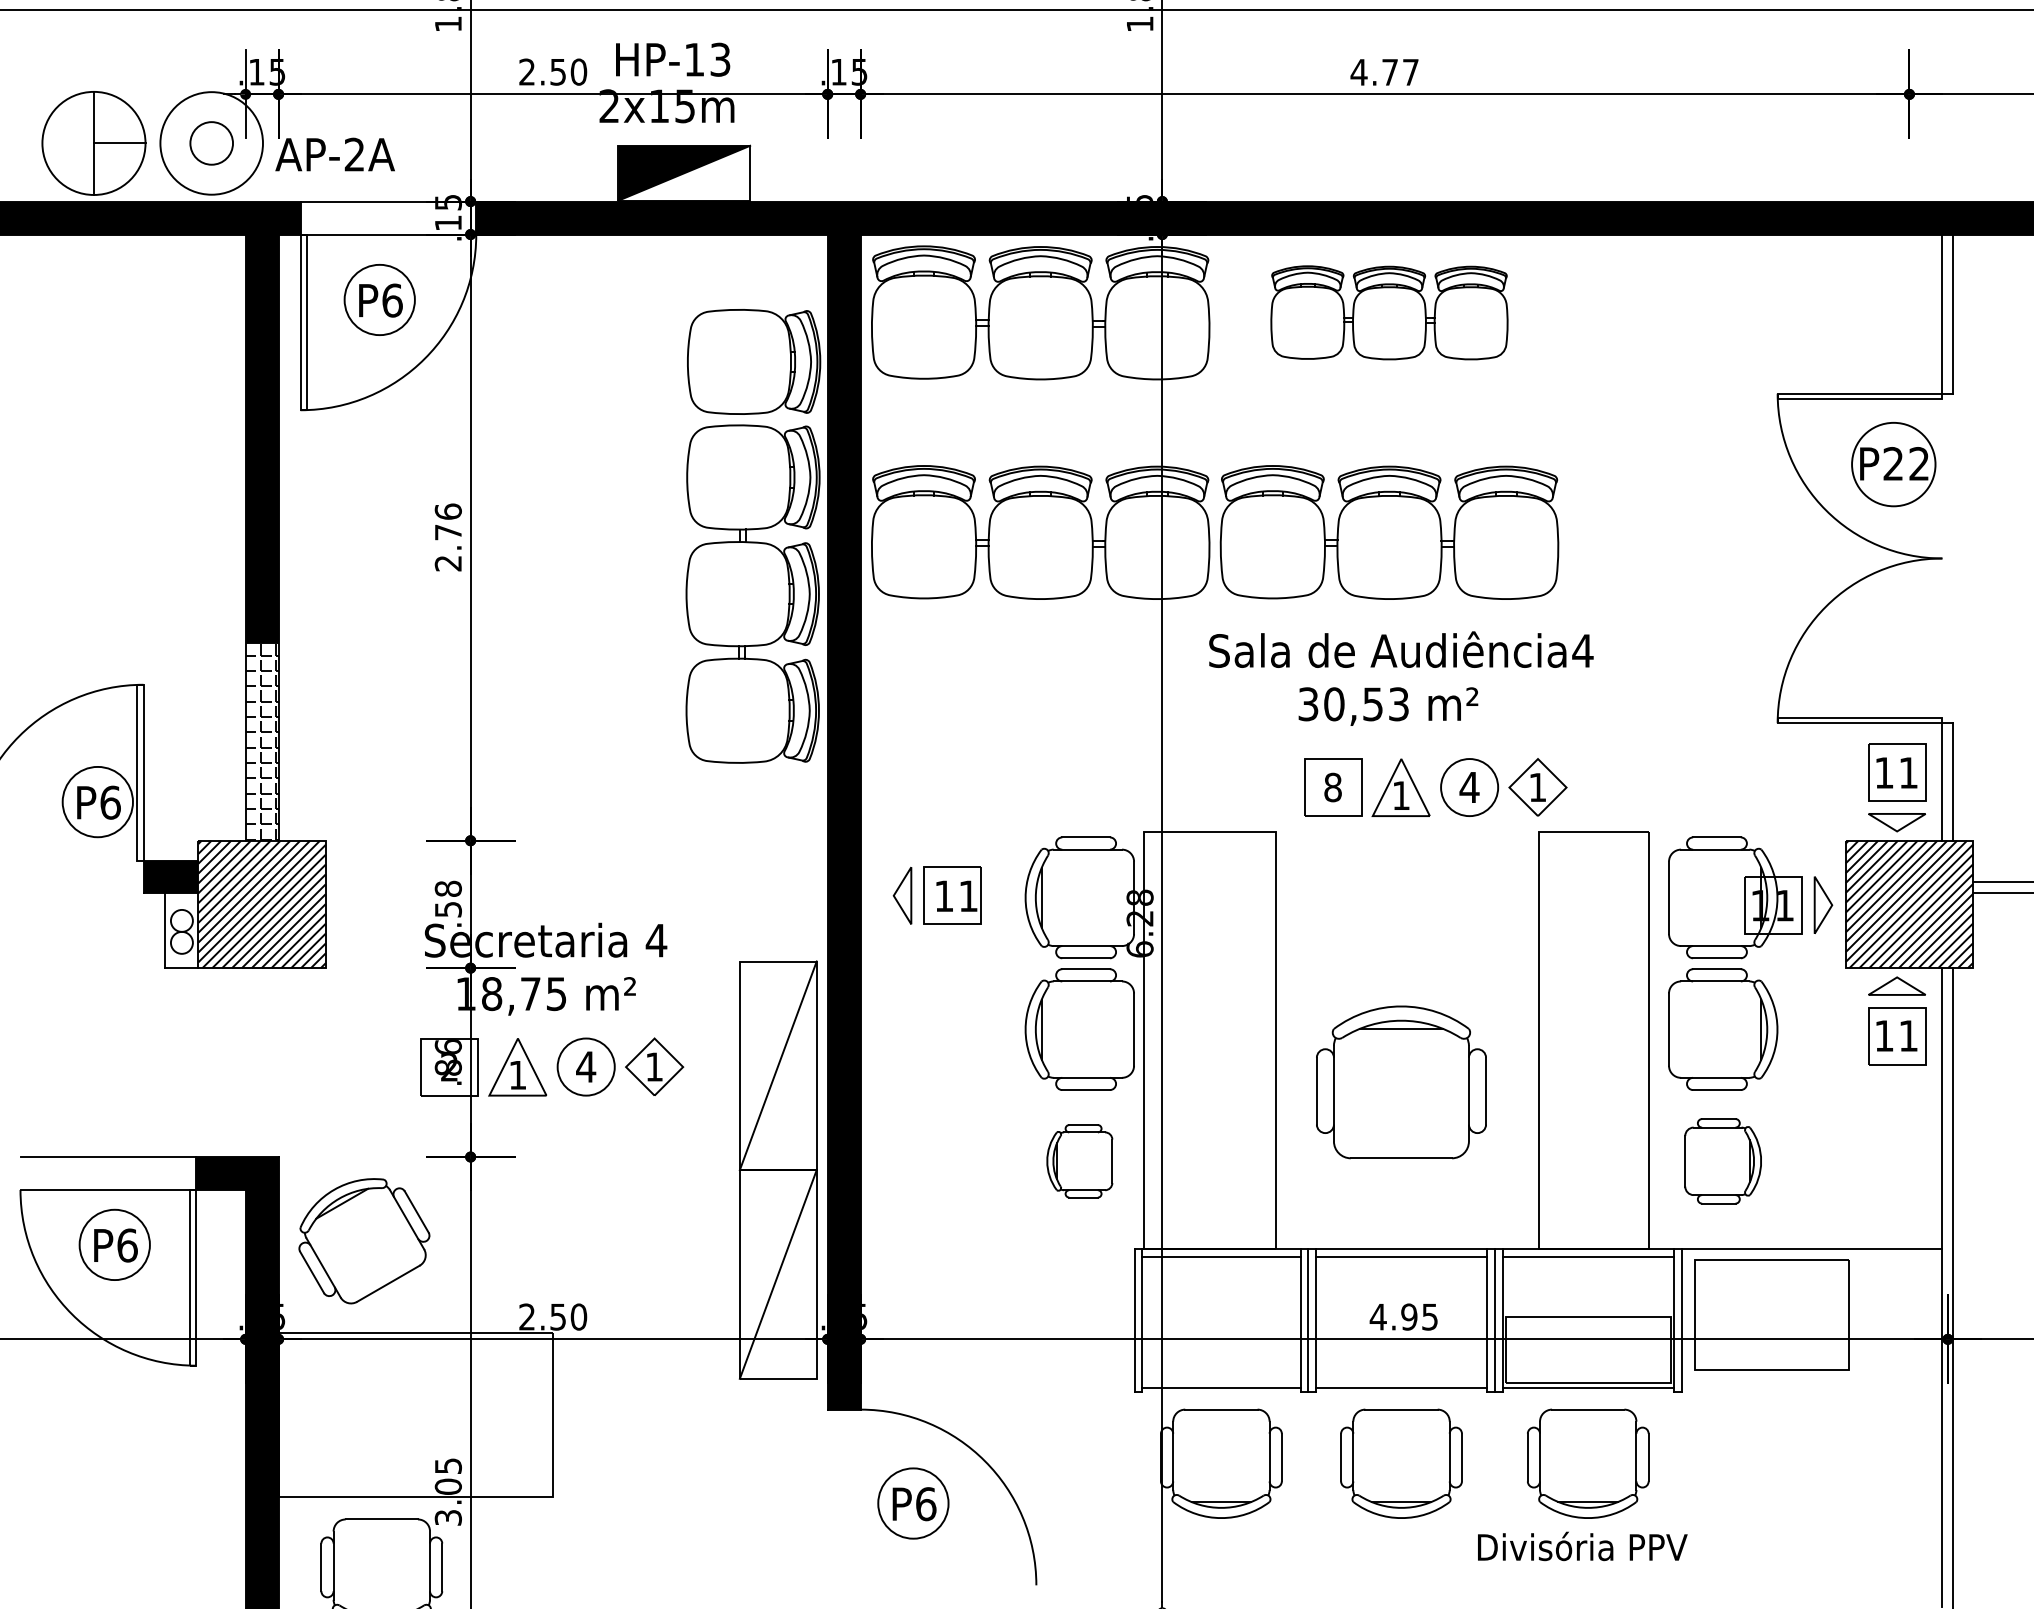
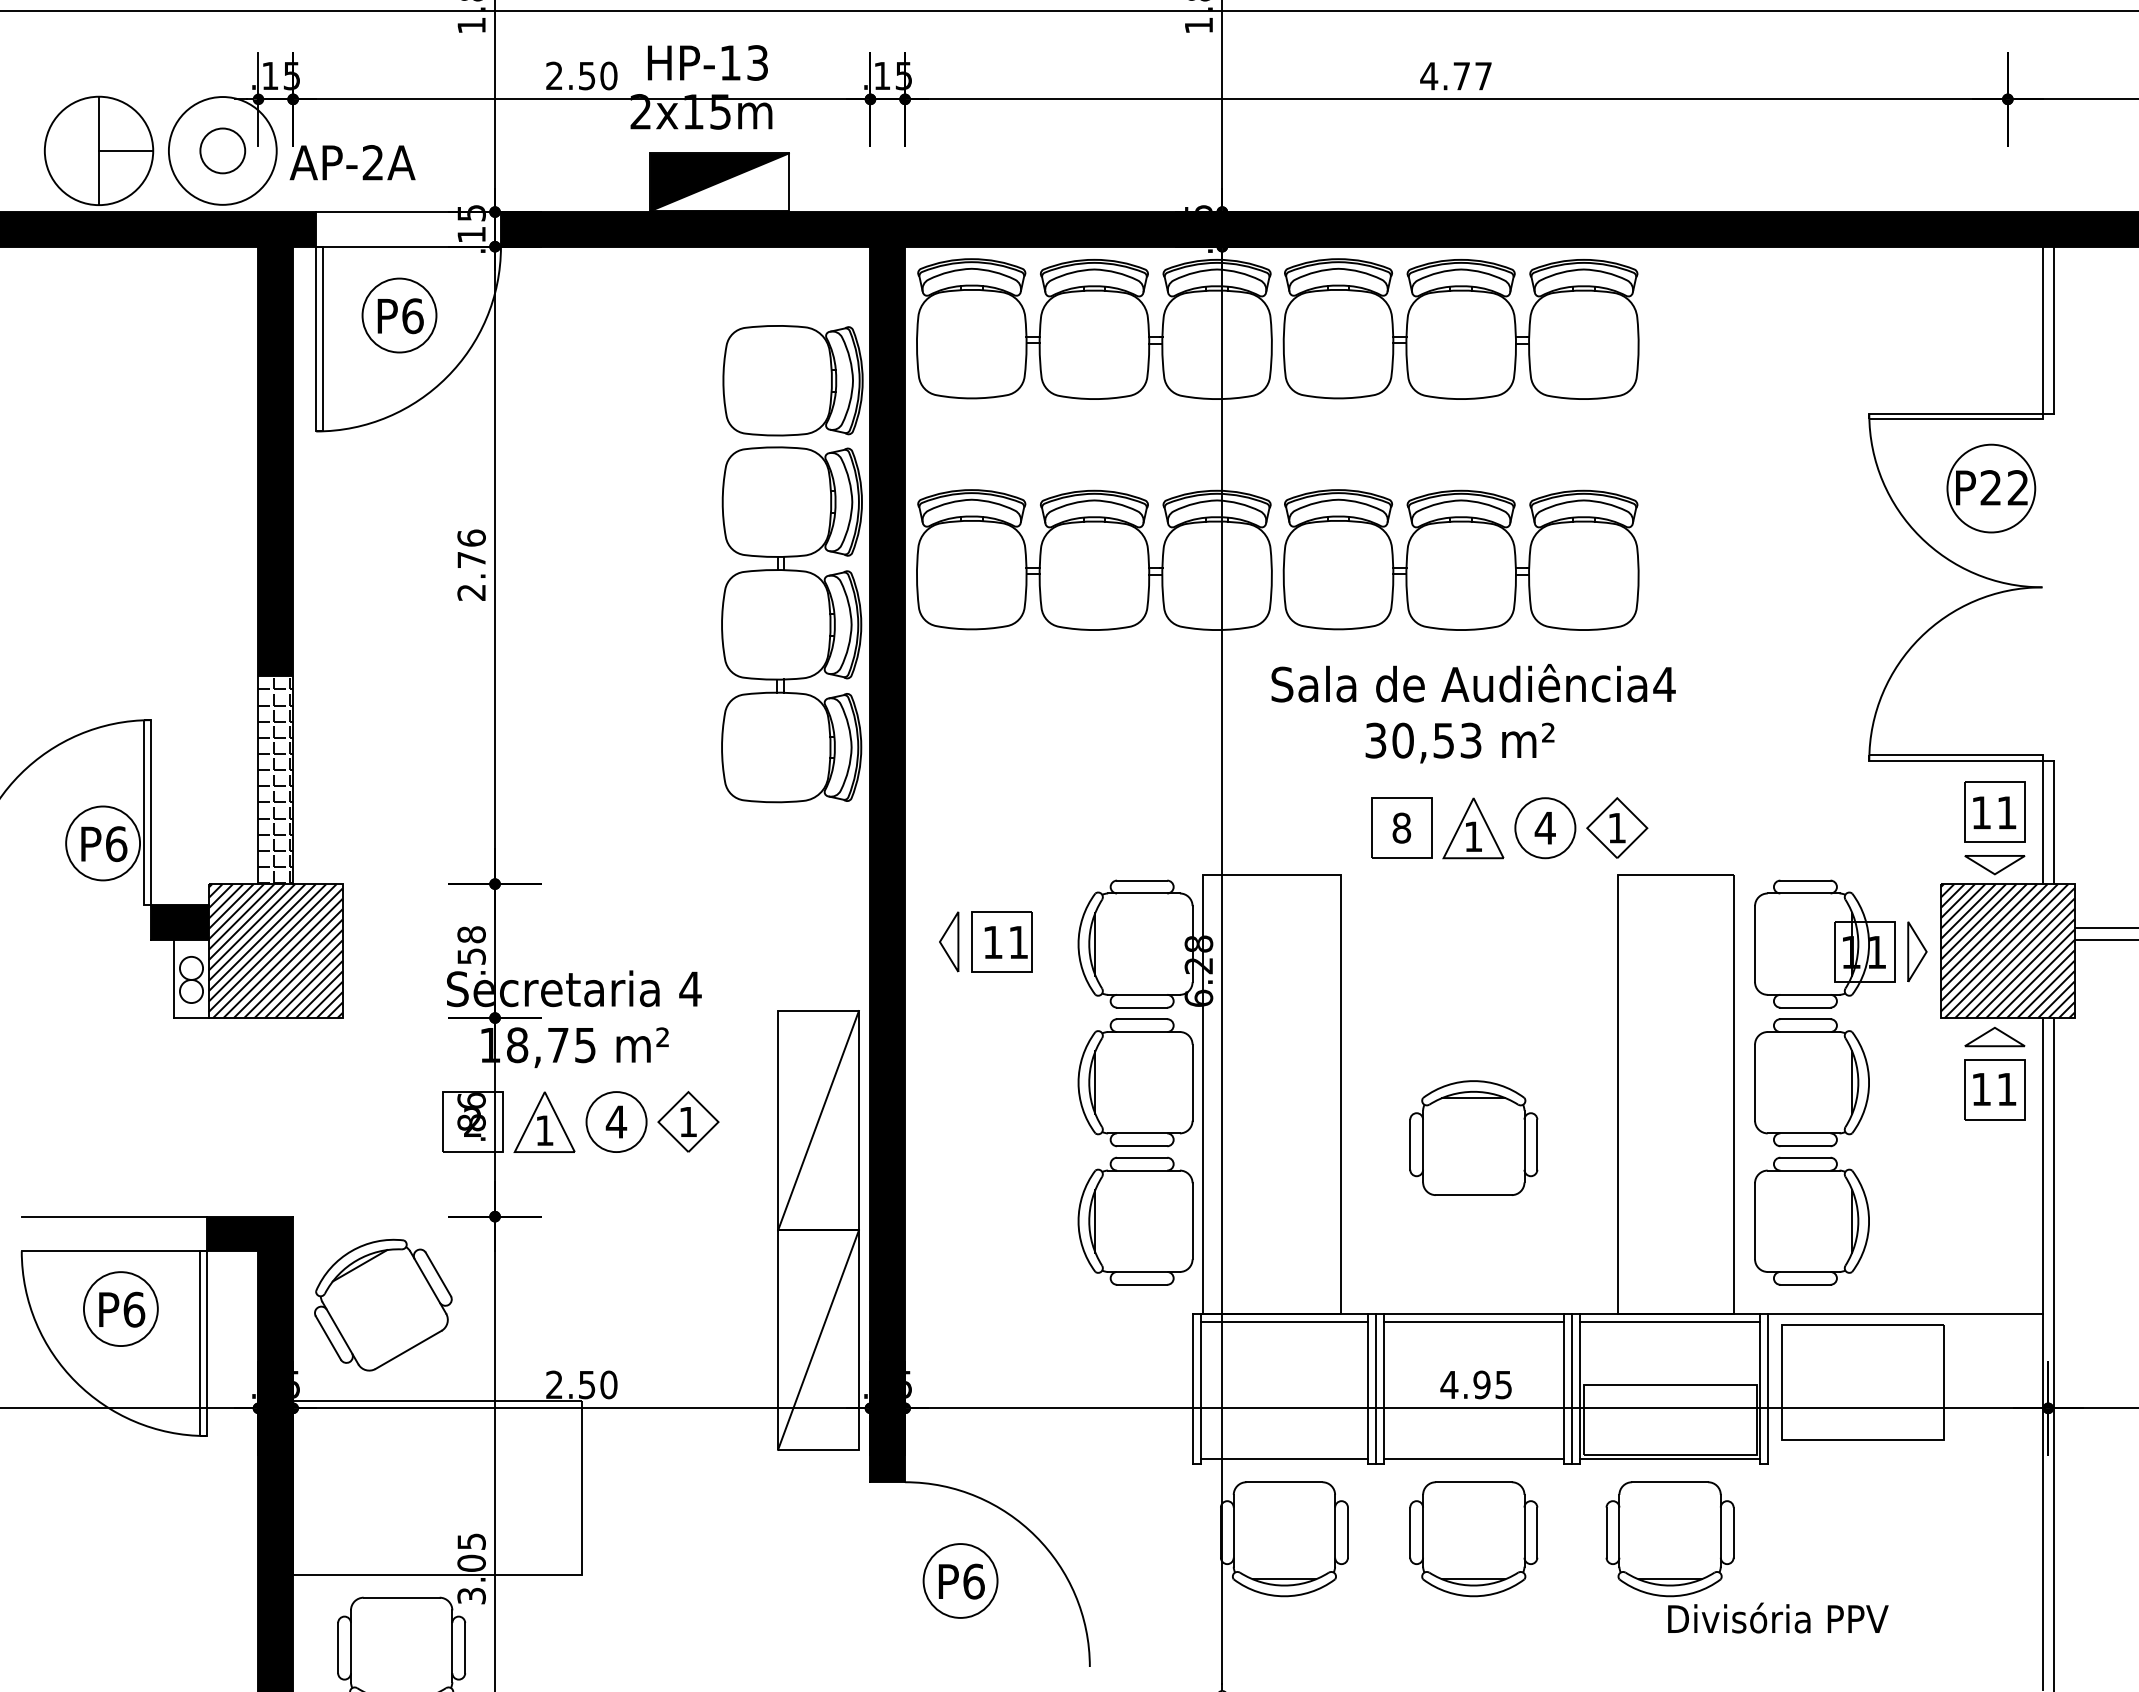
part: (1388, 312) -> (1460, 328), size x1.43
part: (1401, 1081) -> (1473, 1137), size x0.71
part: (1079, 1160) -> (1135, 1220), size x1.67
part: (1722, 1160) -> (1811, 1220), size x1.43
text: (1582, 1545) -> (1778, 1617), moved

